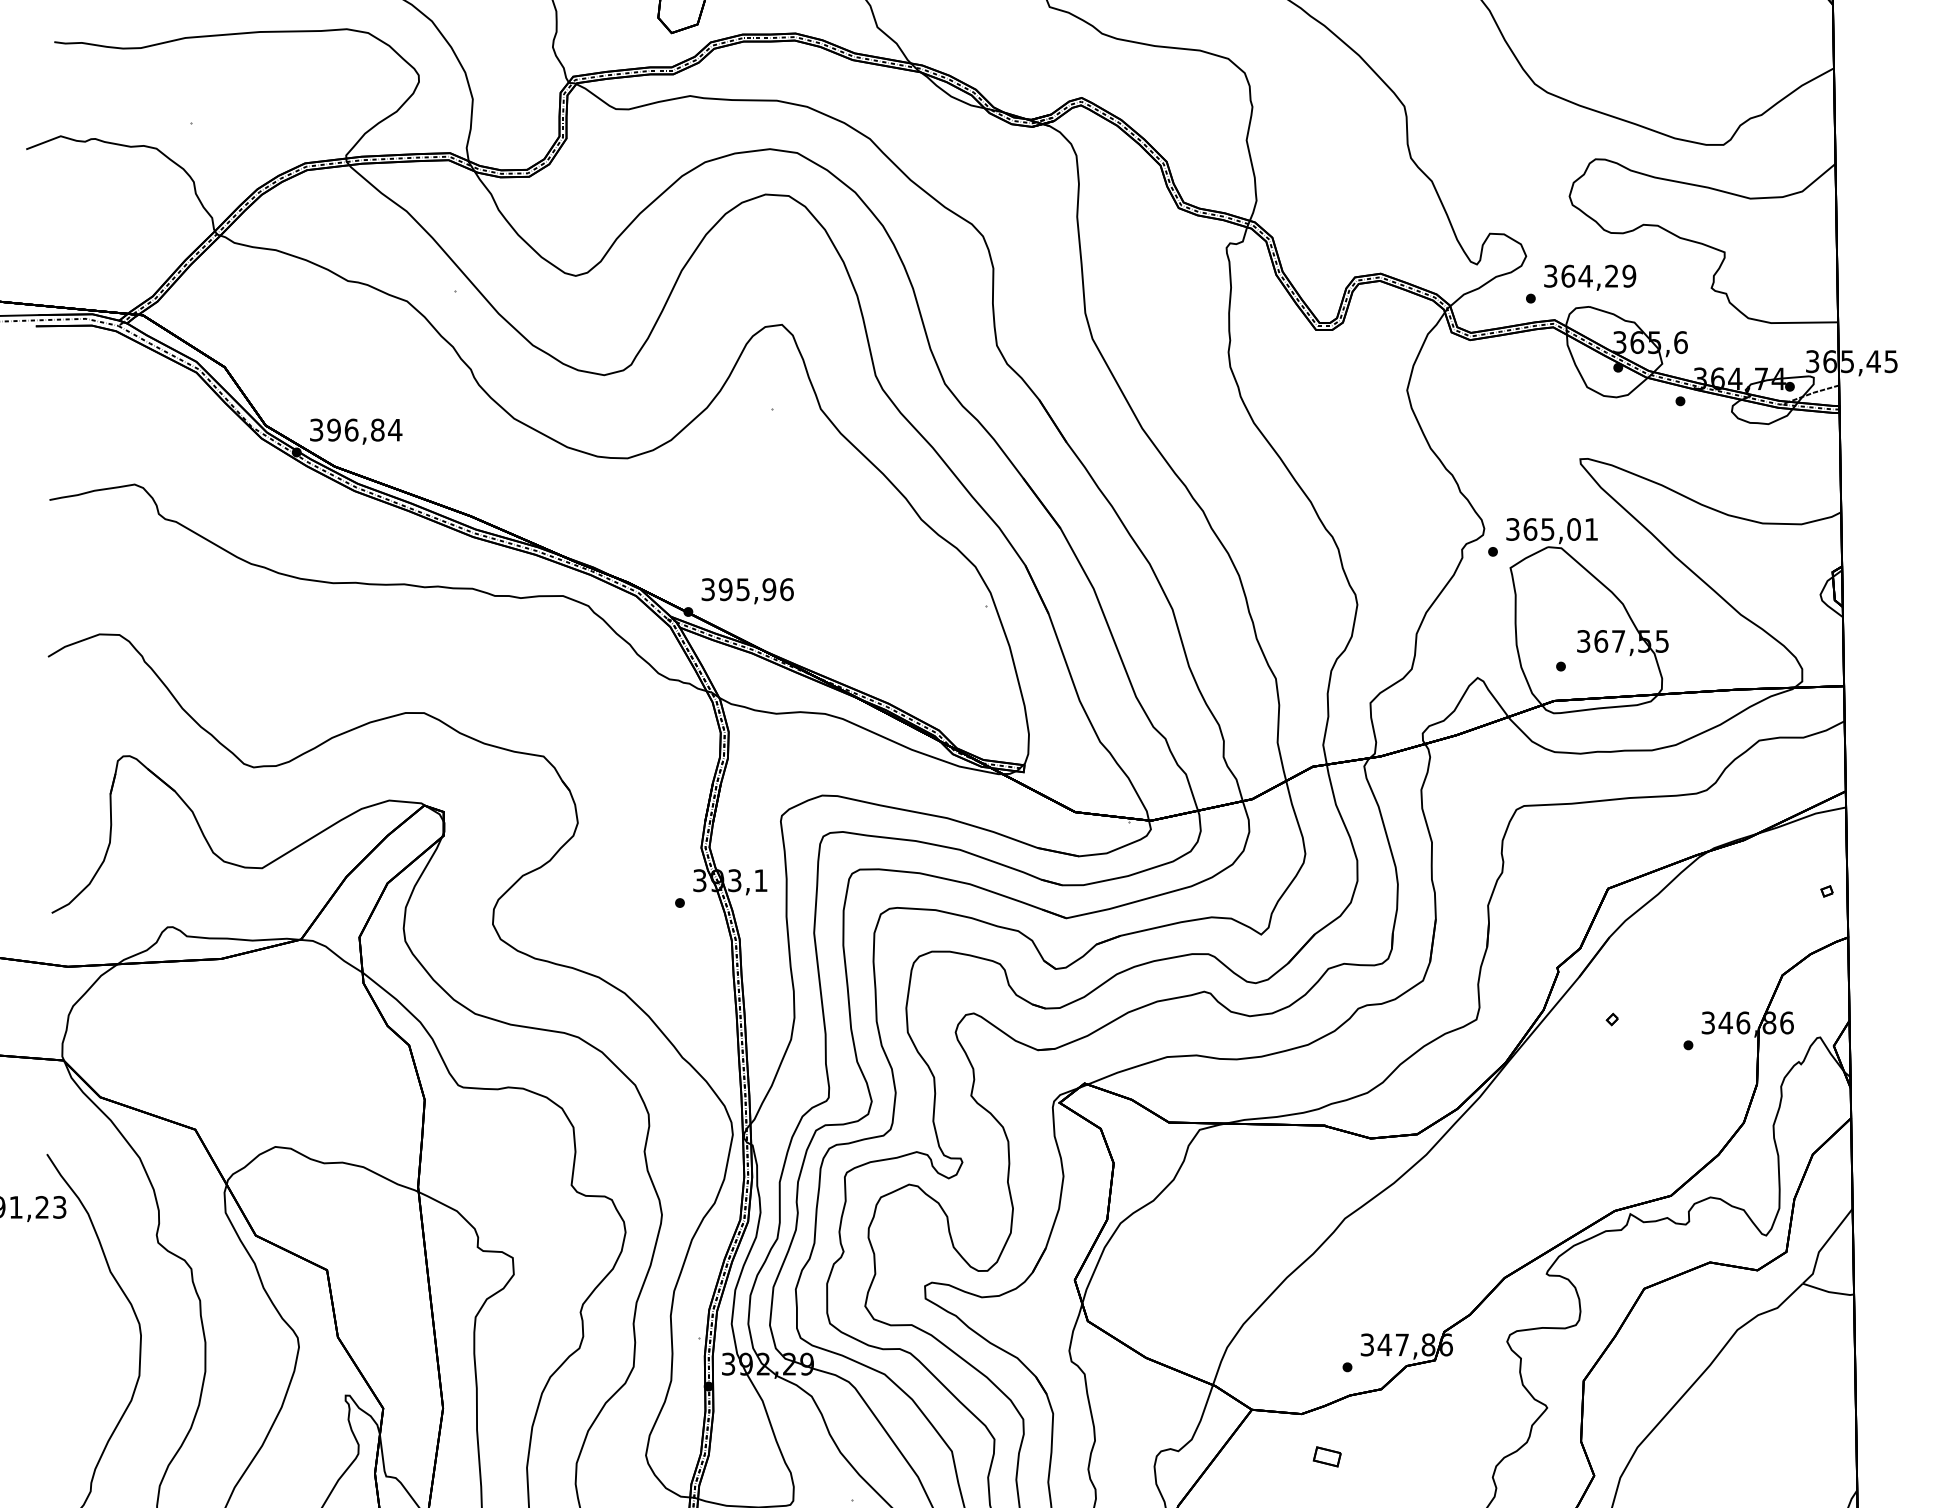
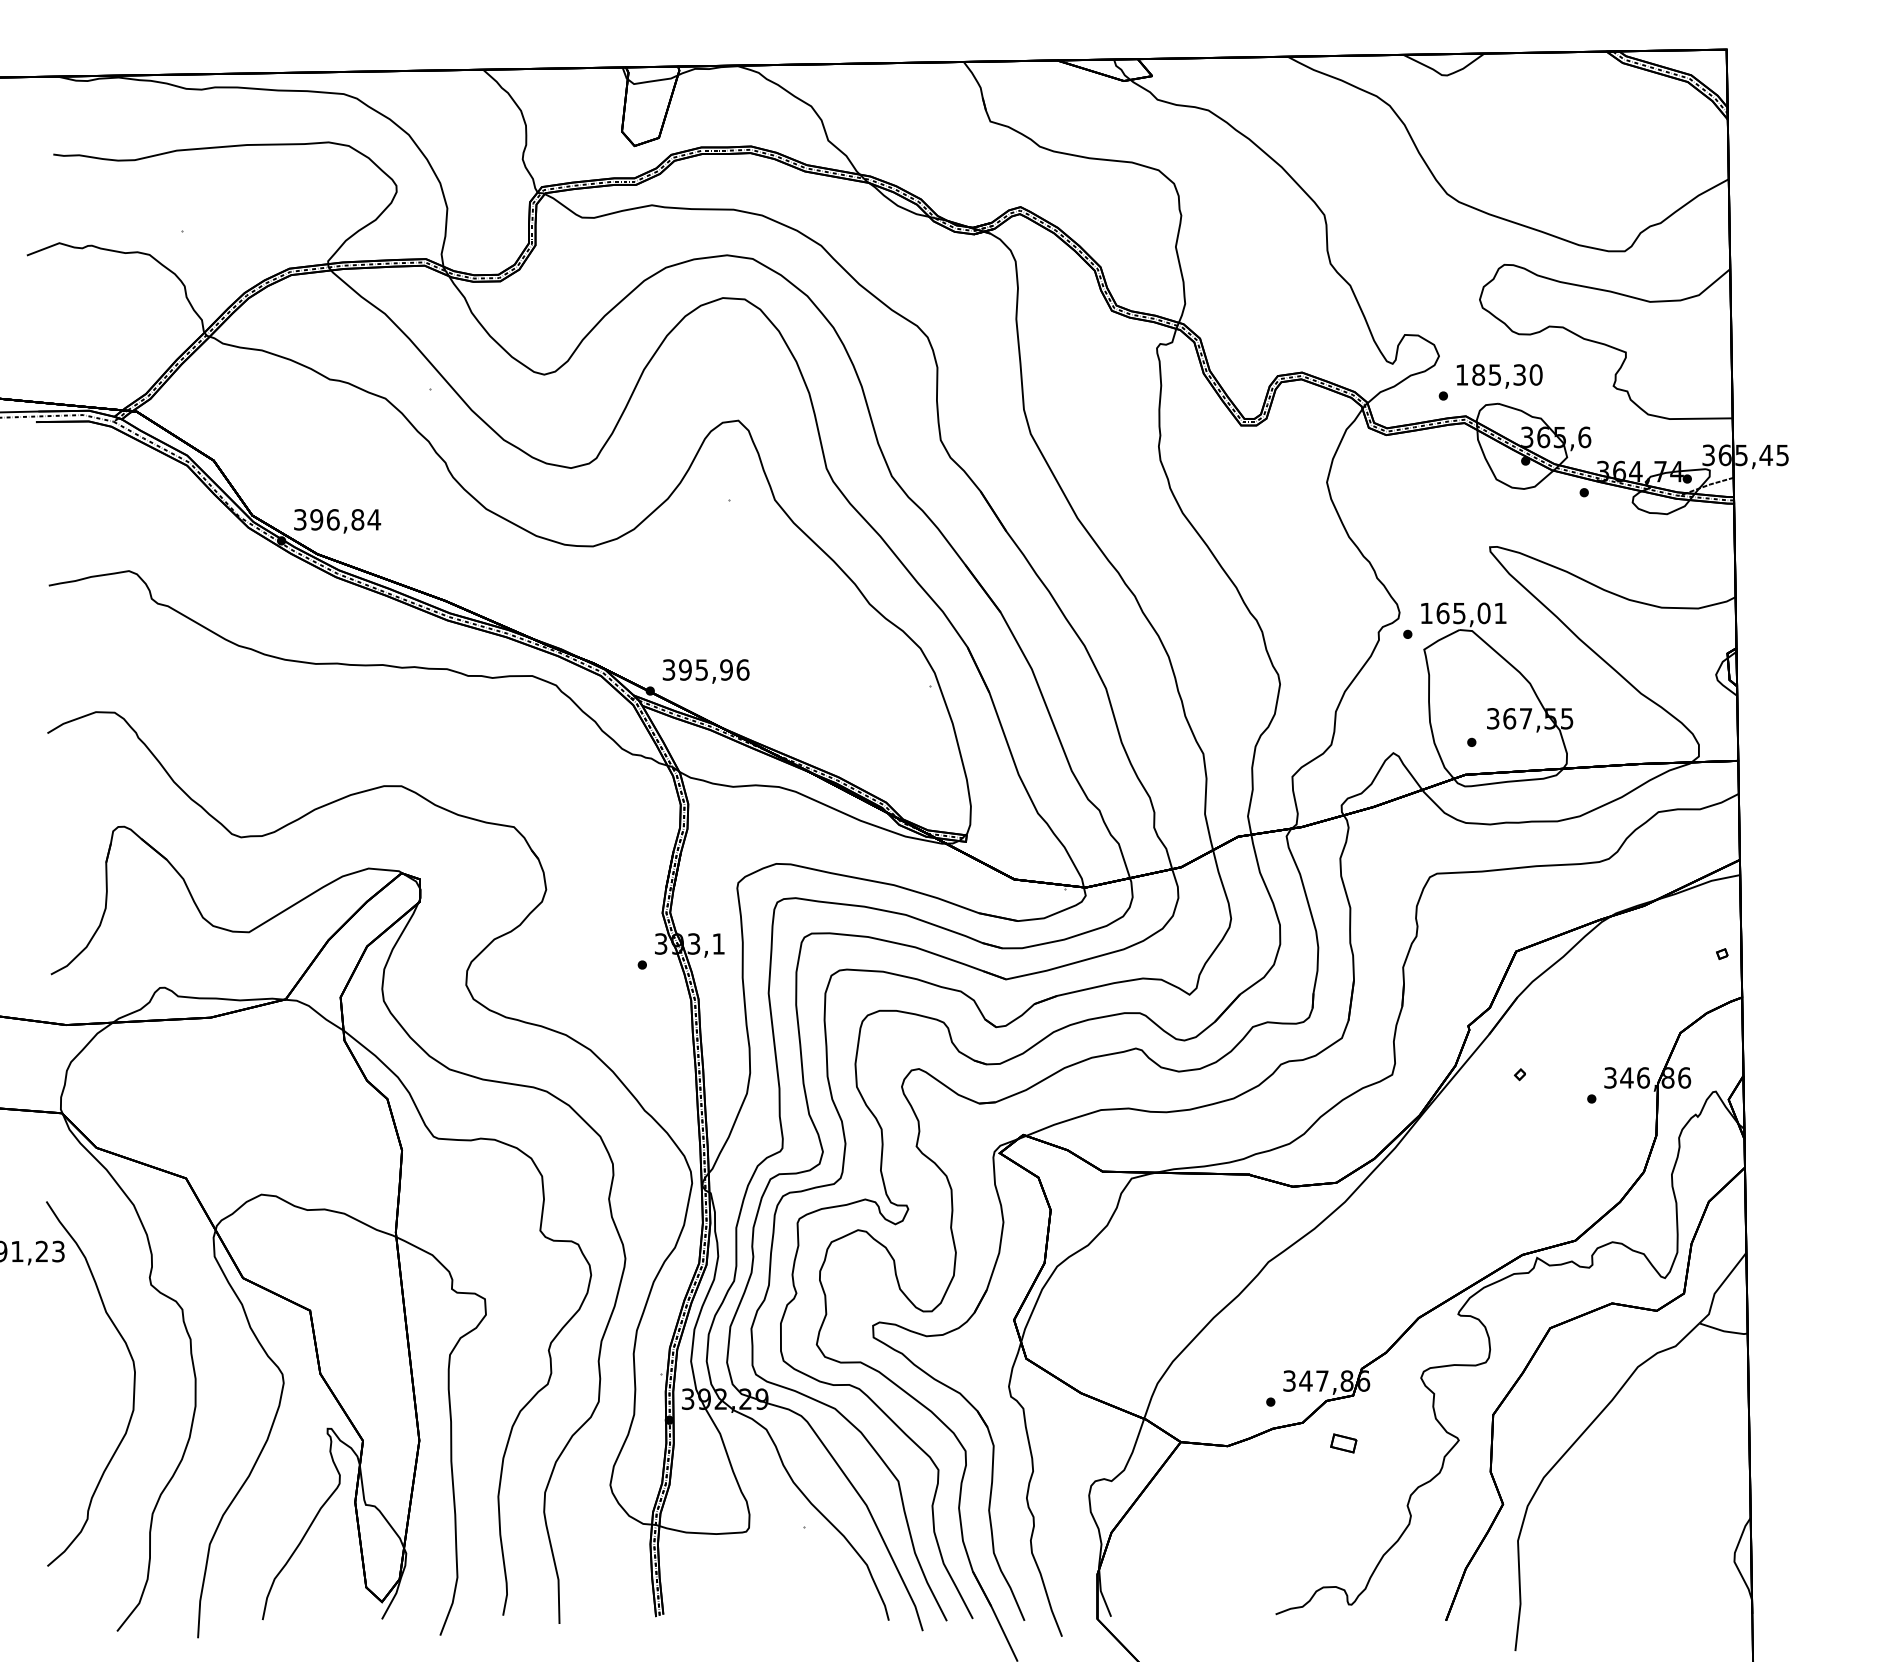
text: (1590, 275) -> (1499, 374), 364,29 -> 185,30
text: (1512, 529) -> (1426, 613), 365,01 -> 165,01
part: (1326, 1456) -> (1343, 1443), moved

